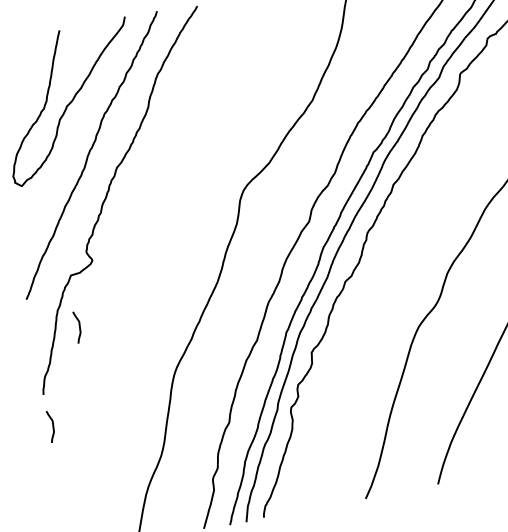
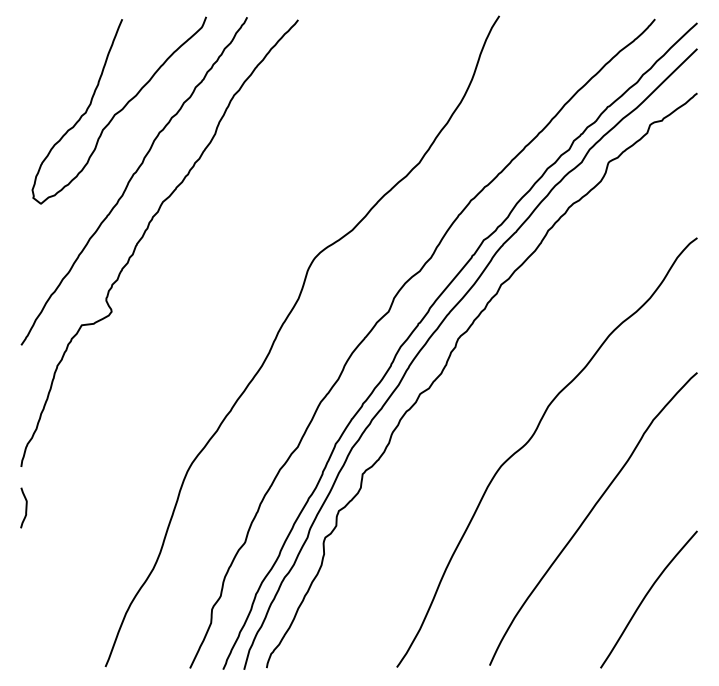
curve: (79, 326) -> (80, 390), removed

